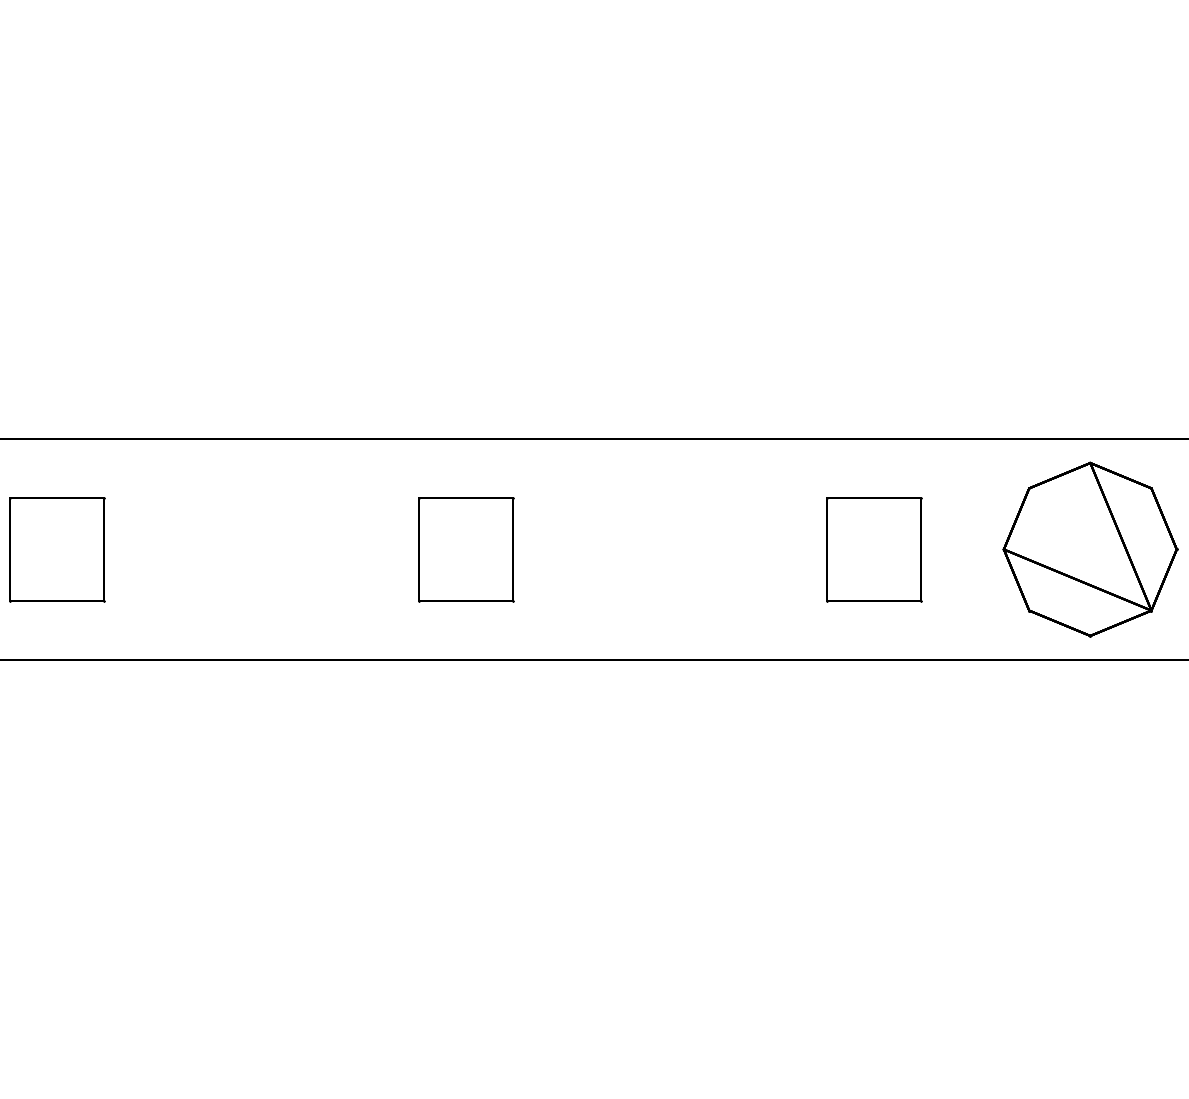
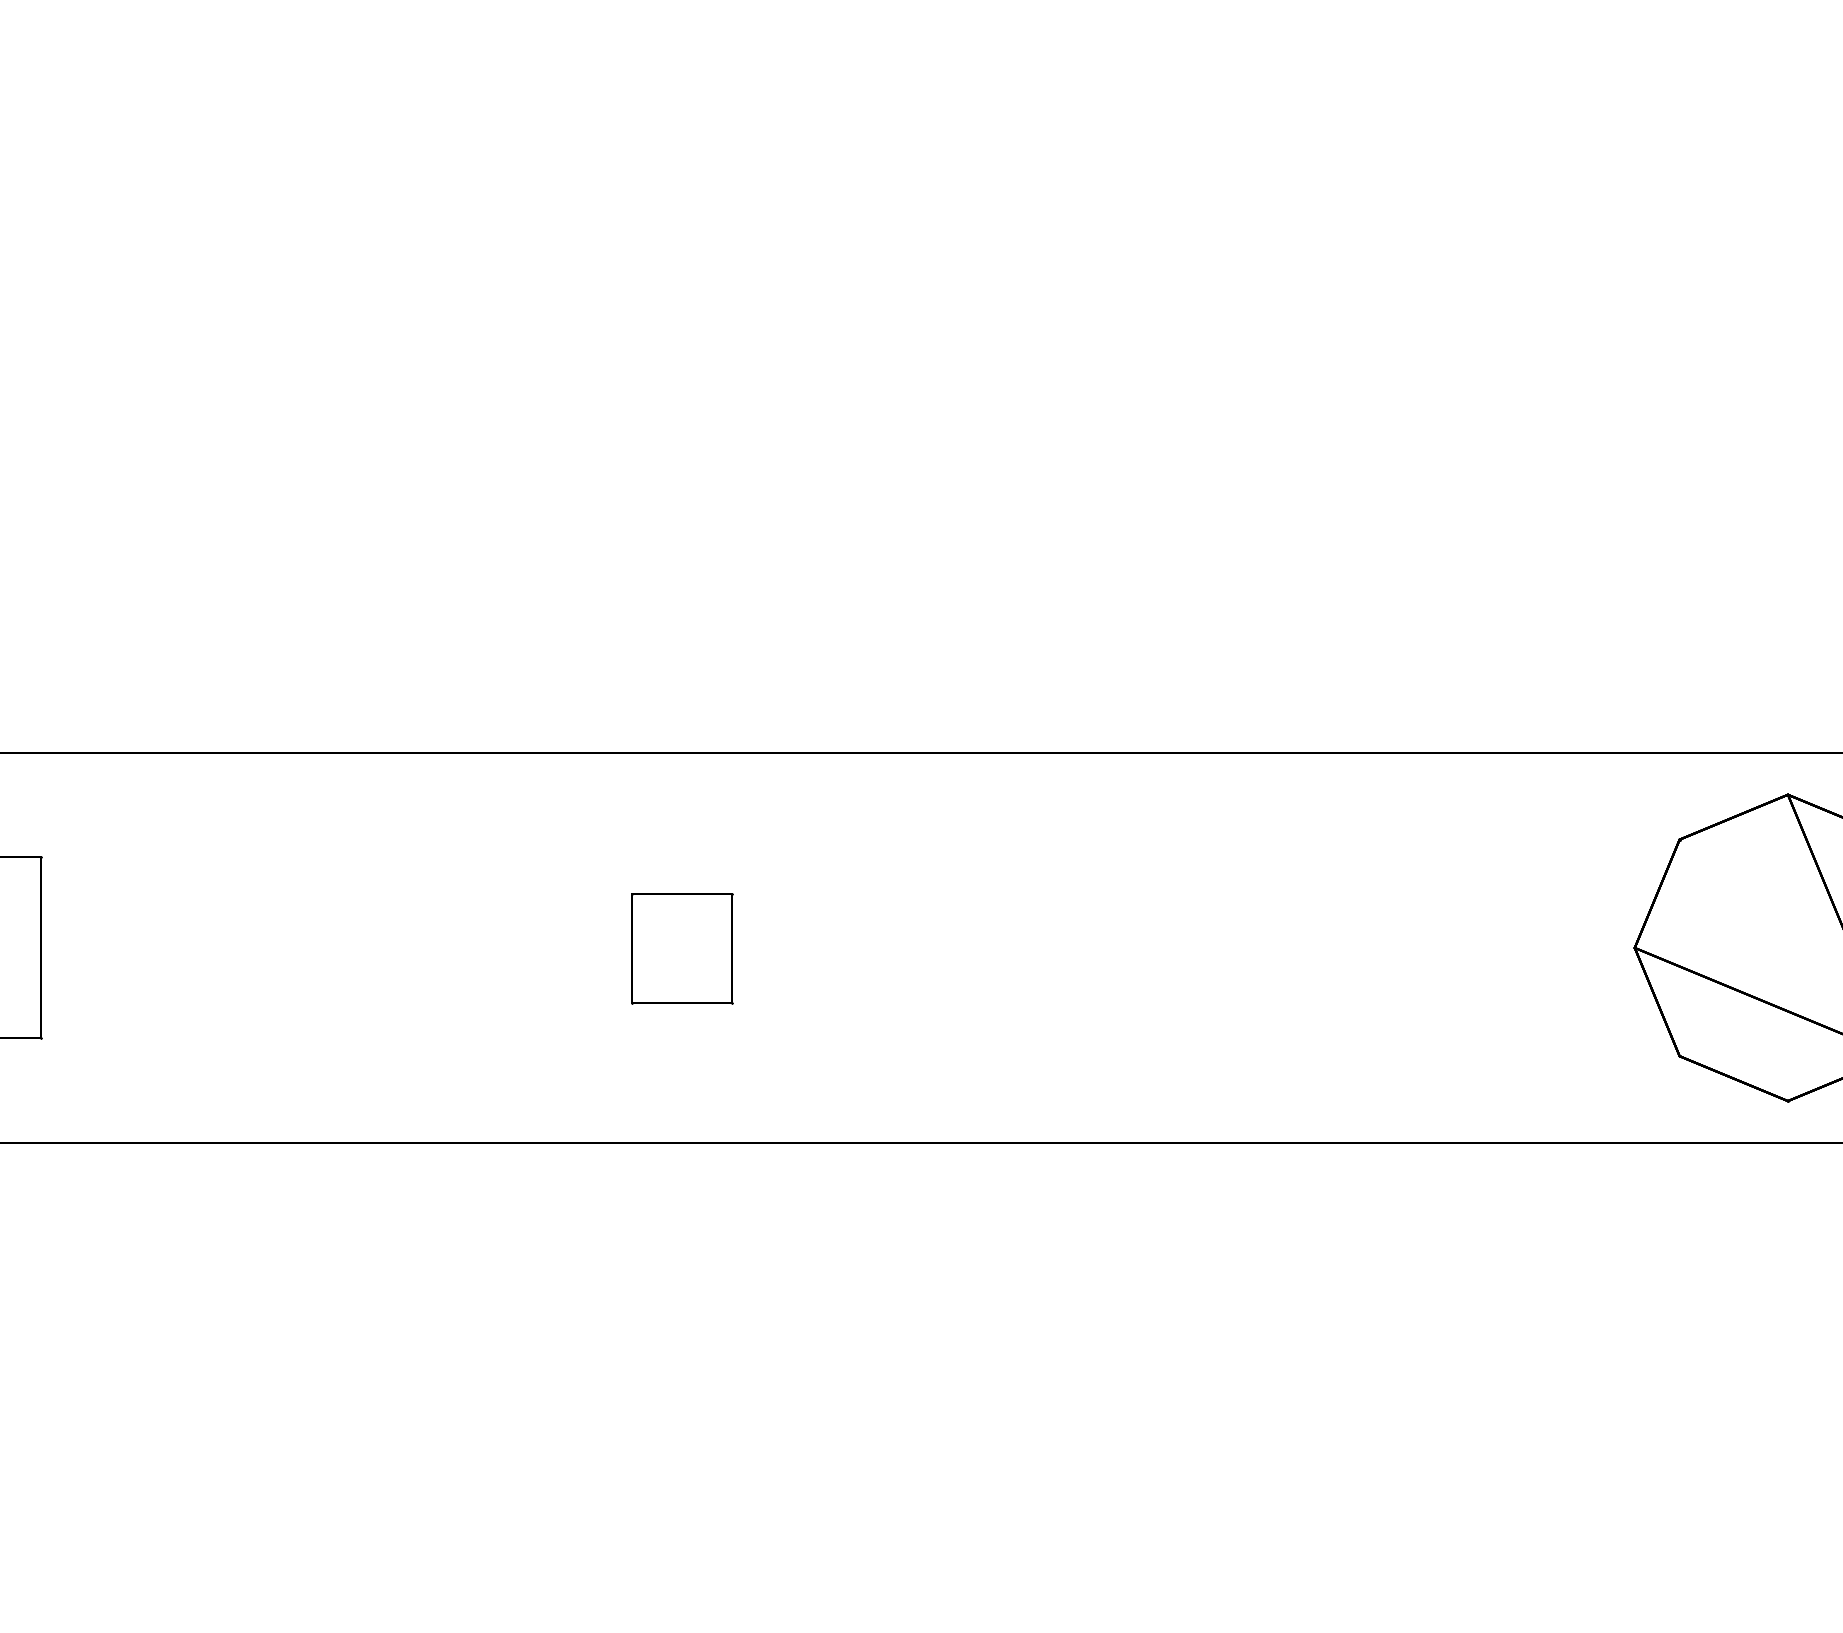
part: (466, 549) -> (682, 947), size x0.6
part: (874, 549) -> (1405, 947), removed

